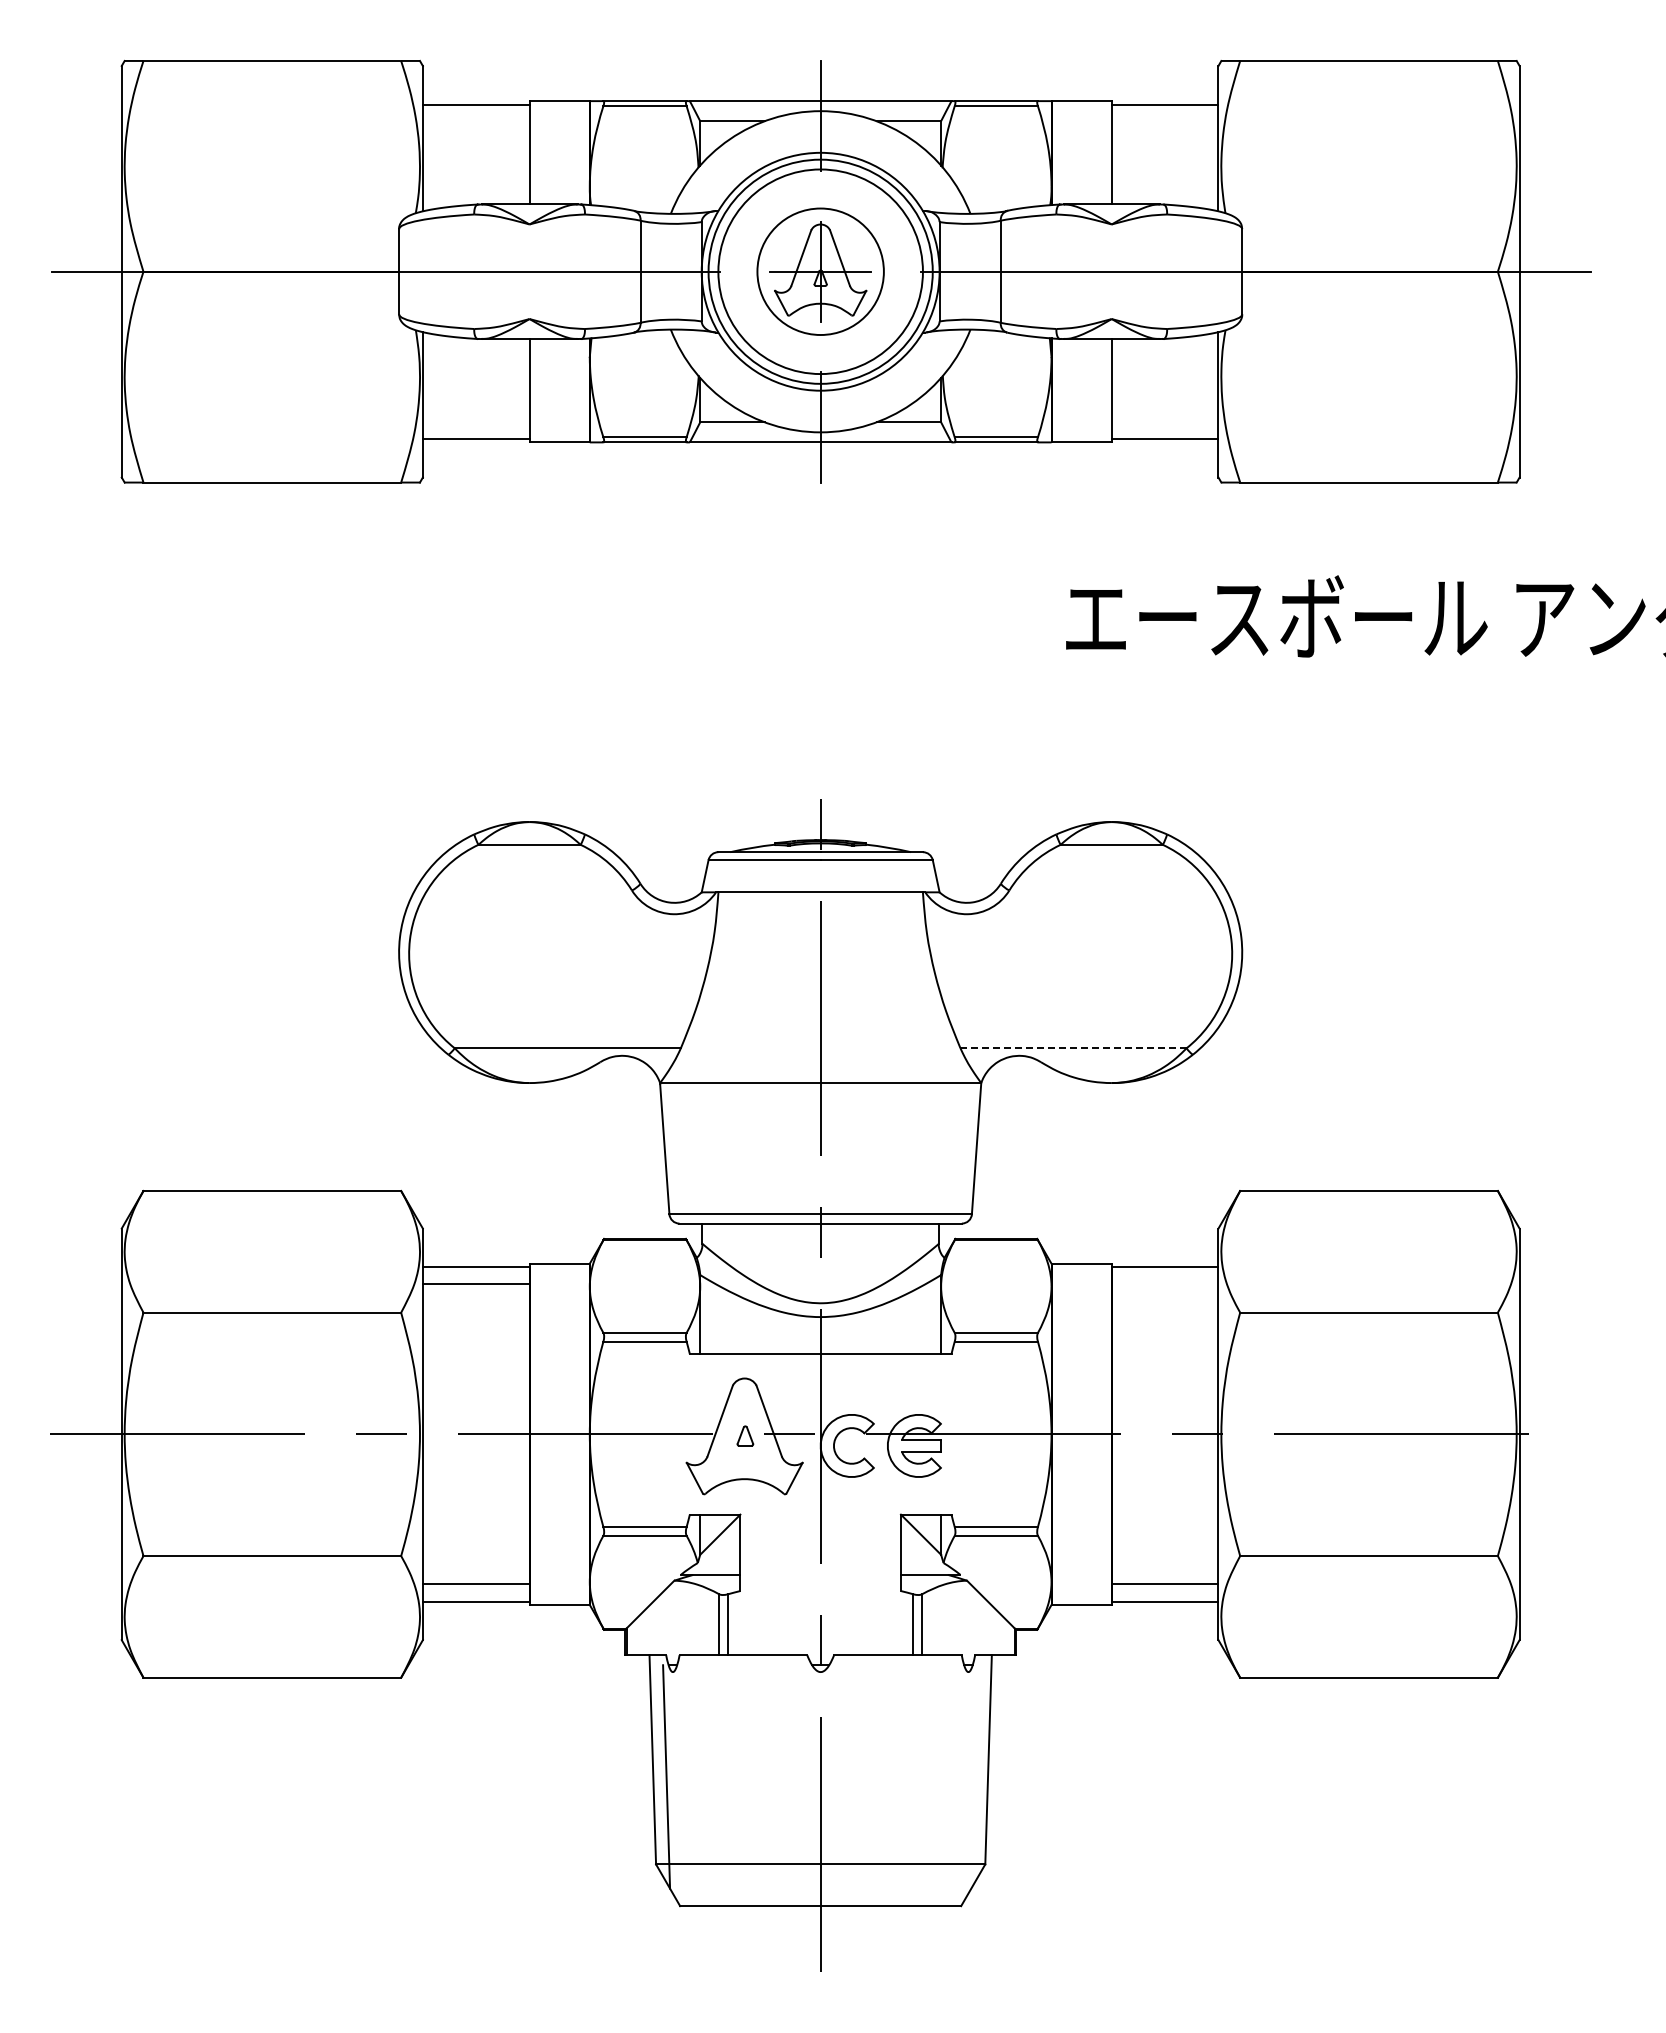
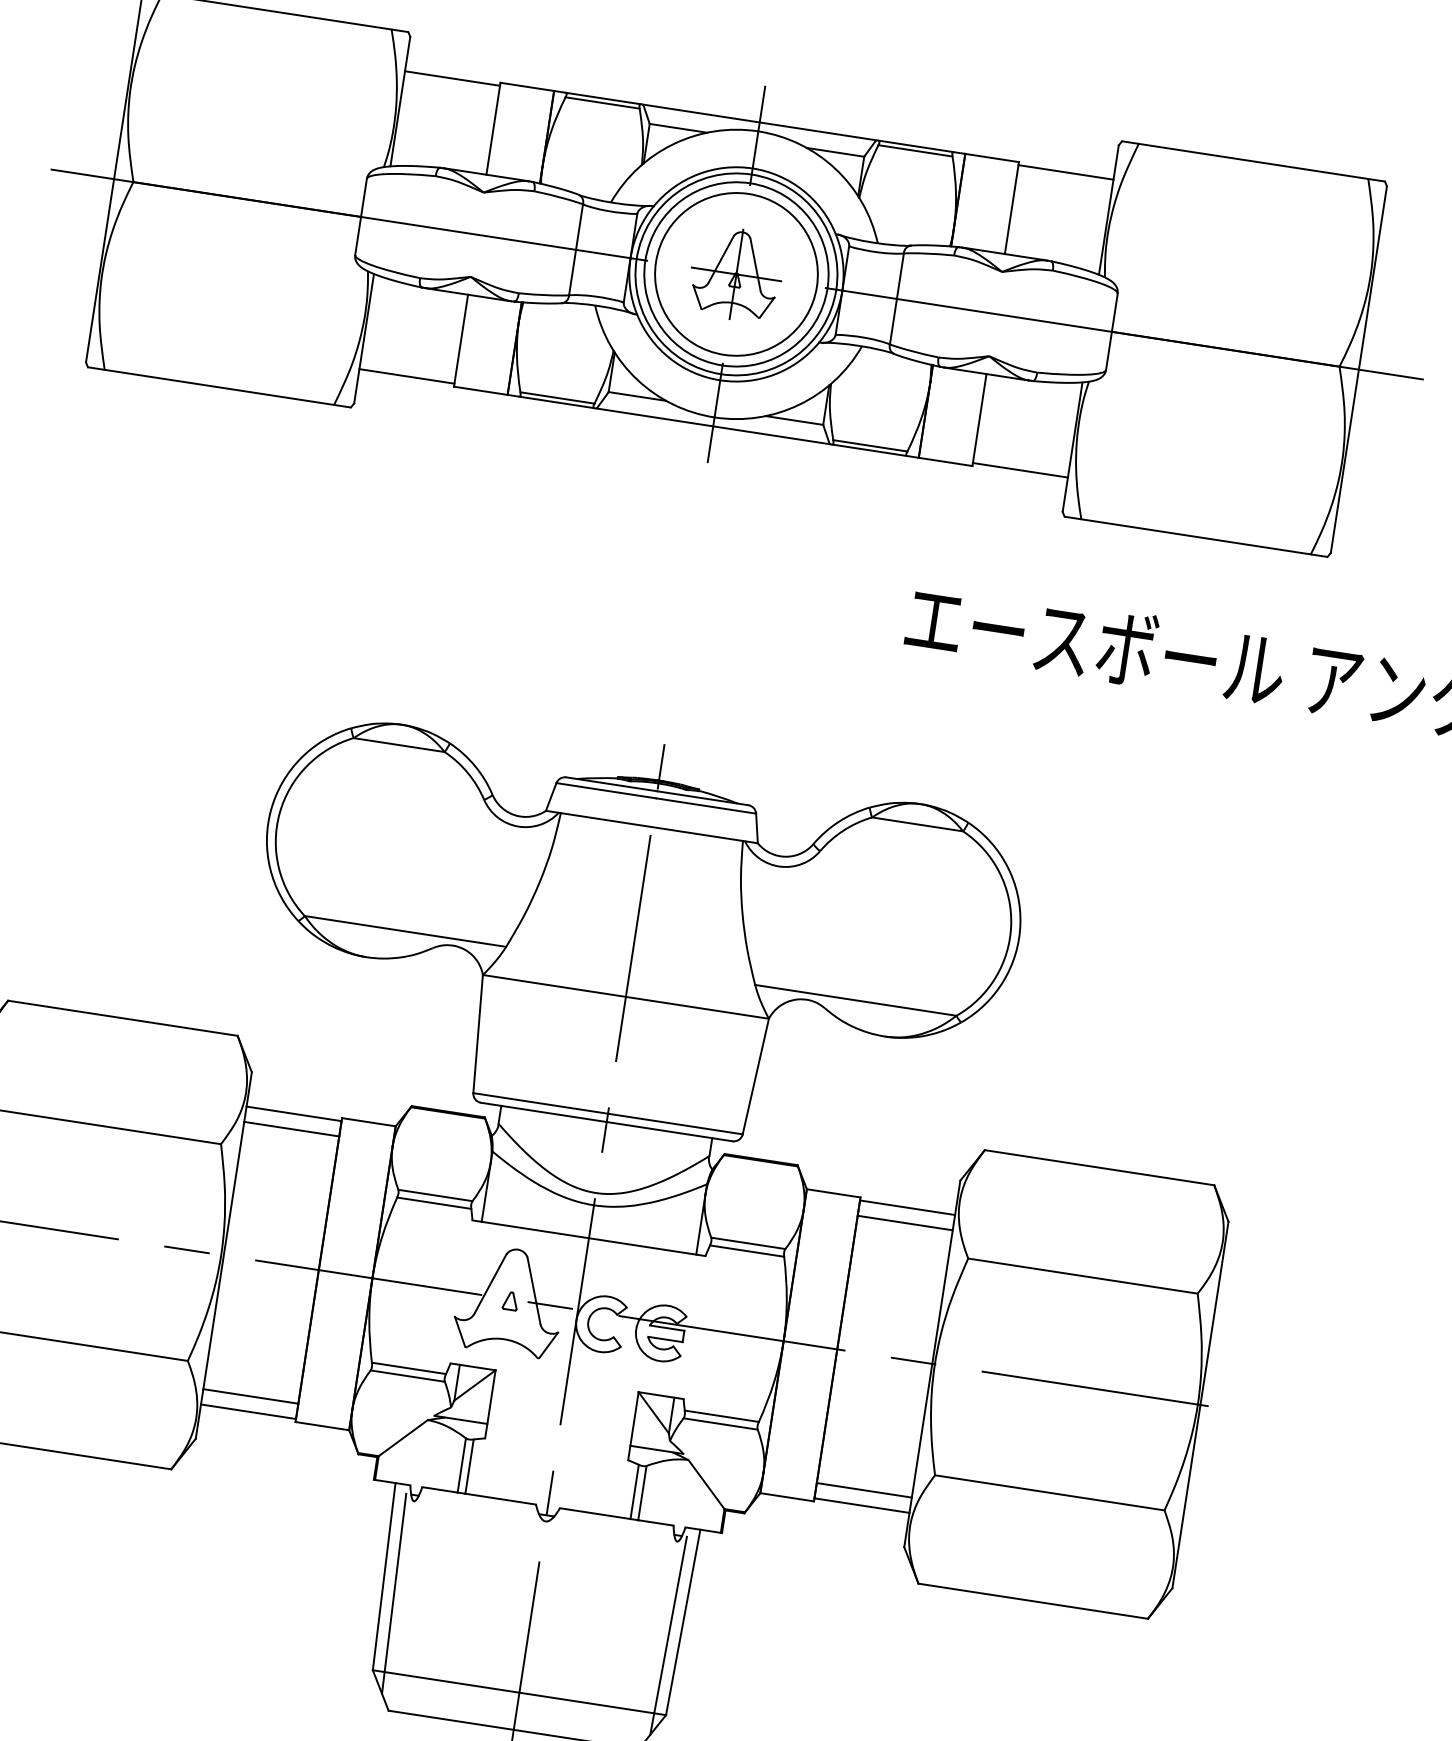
circle: (820, 271) -> (736, 274), size x1.43
line: (1074, 1048) -> (856, 1000), dashed -> solid
line: (1164, 1284) -> (904, 1223), added
line: (974, 1776) -> (668, 1635), added

